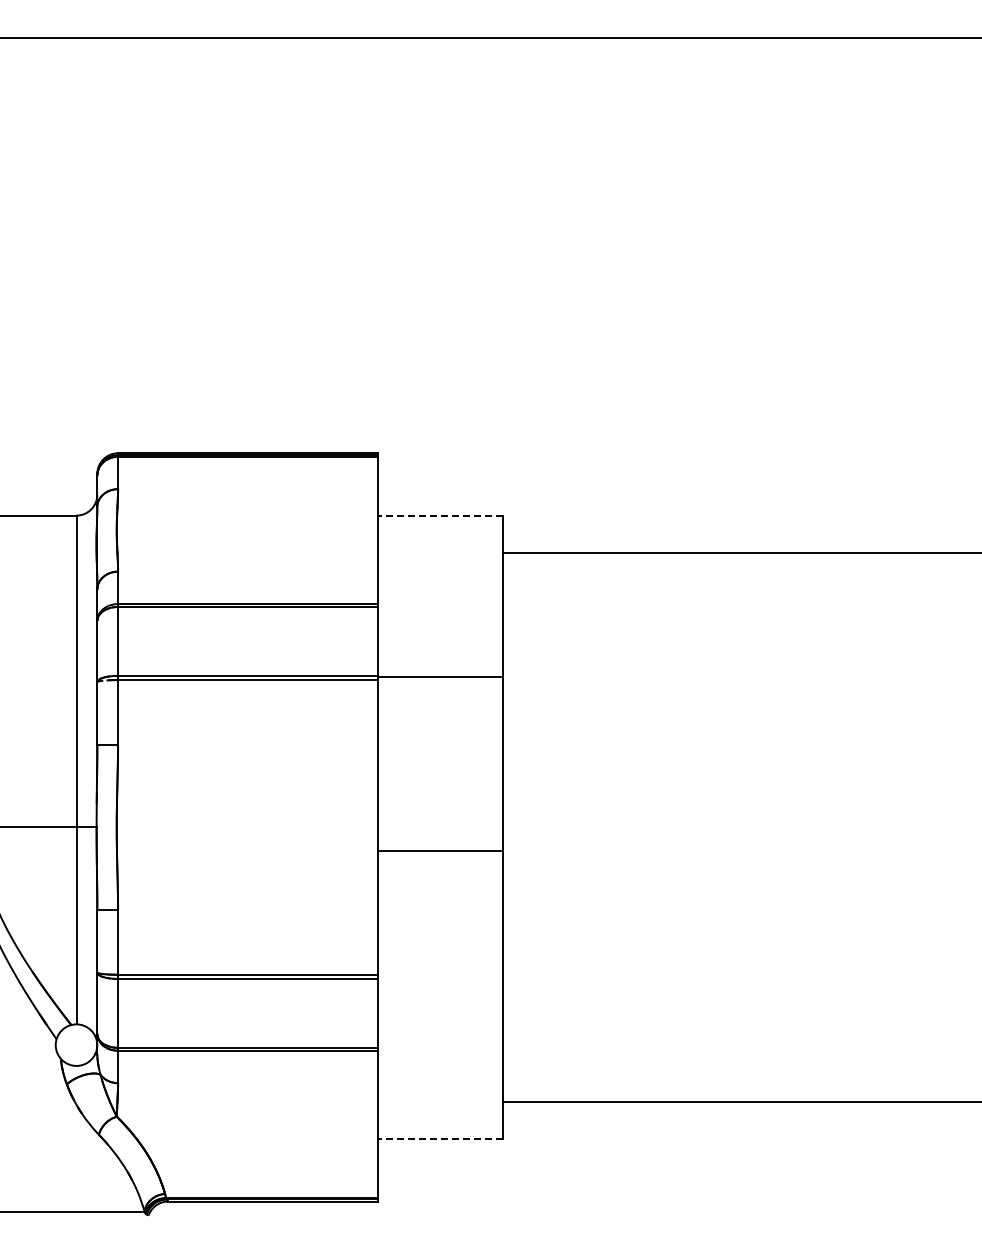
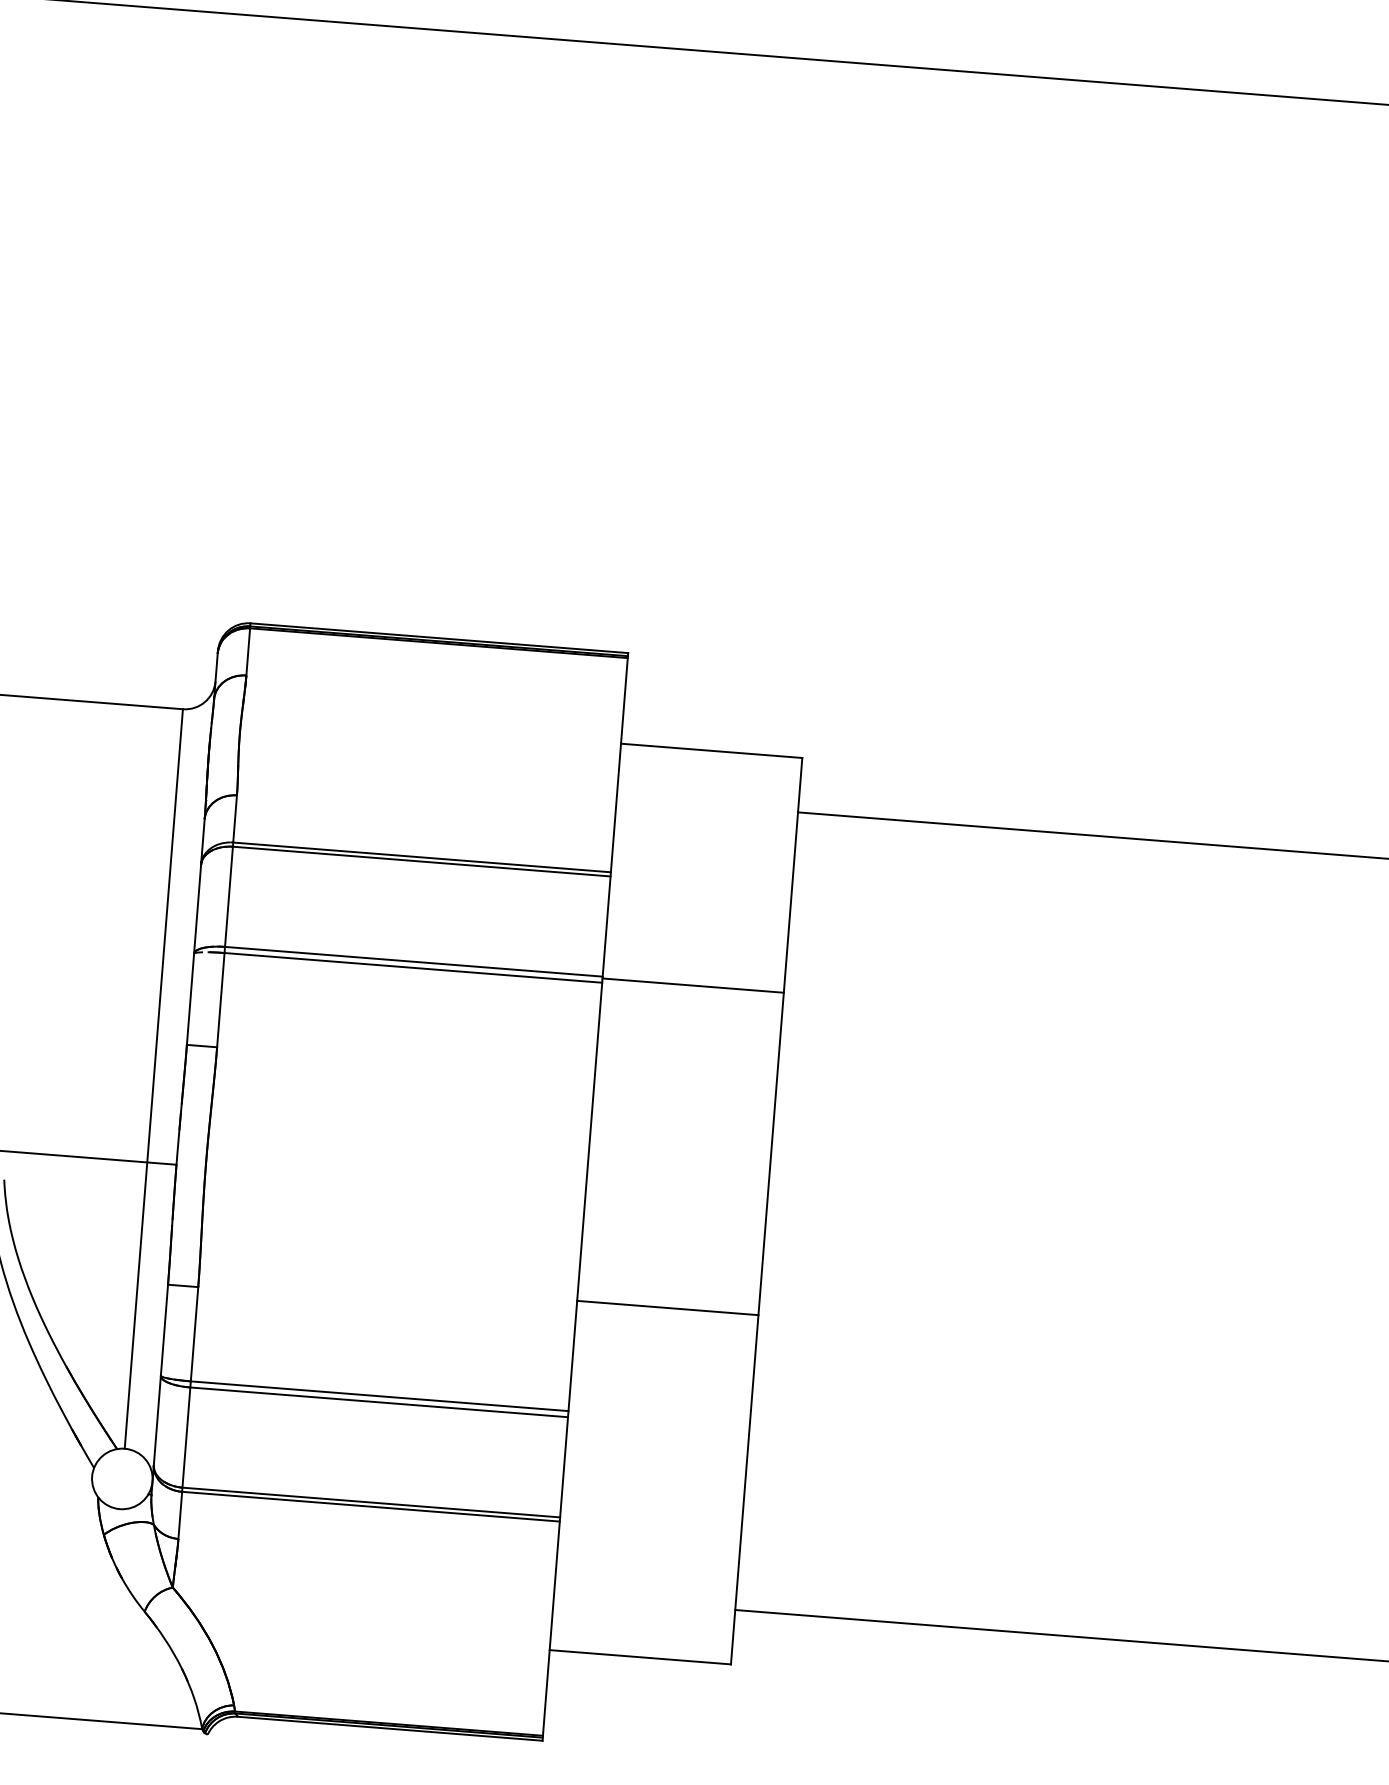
line: (439, 515) -> (710, 750), dashed -> solid
line: (439, 850) -> (666, 1307), moved
line: (439, 1139) -> (639, 1657), dashed -> solid

